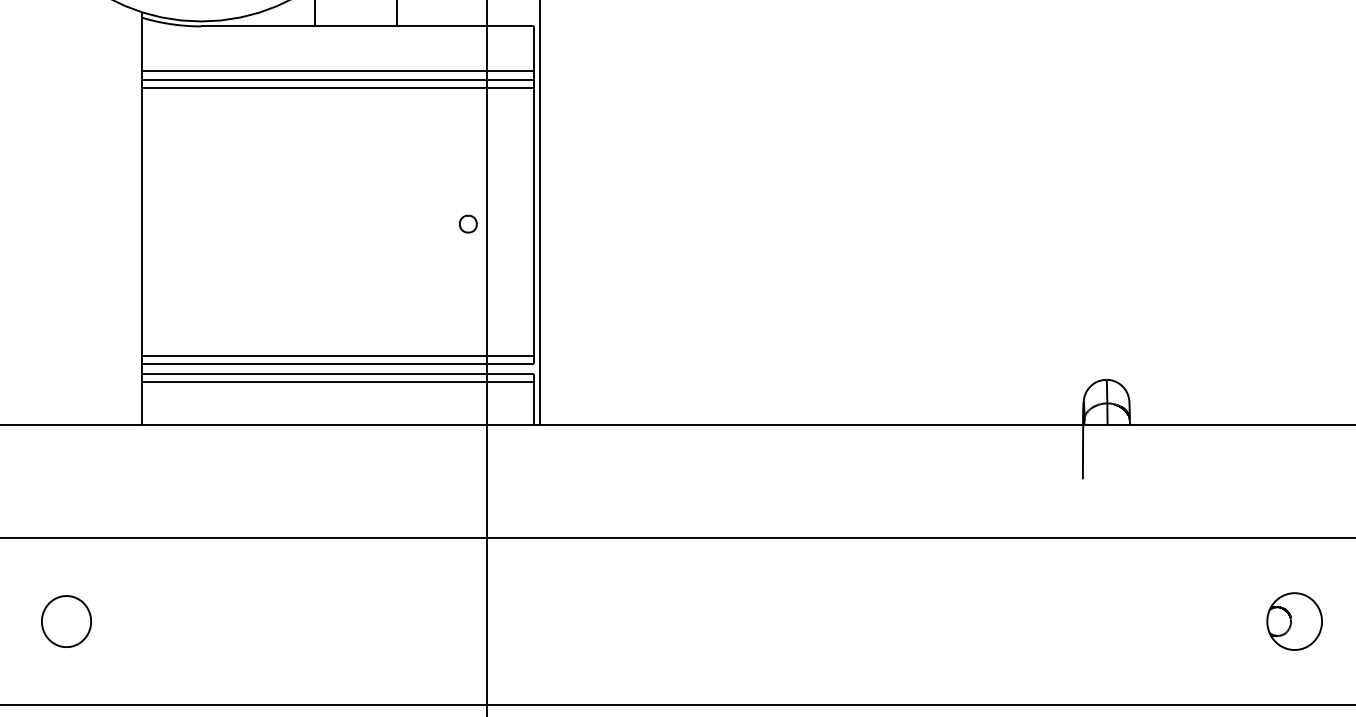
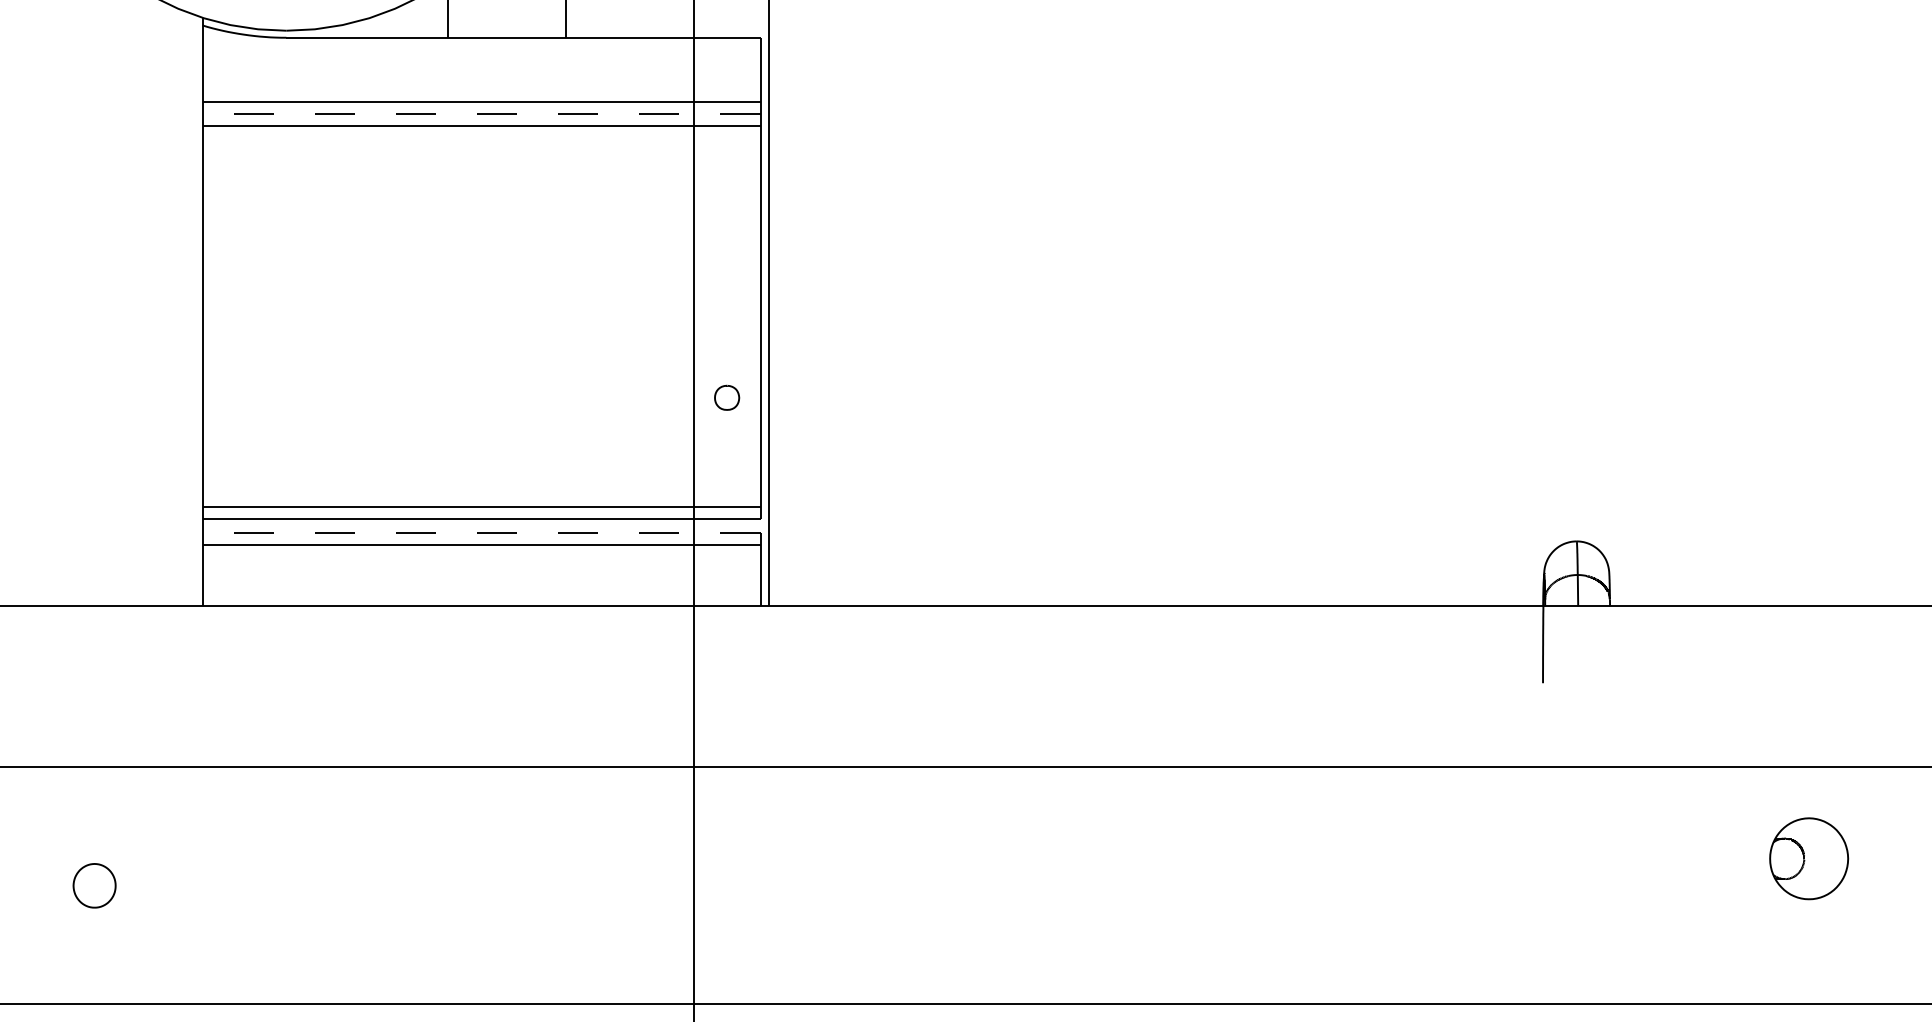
line: (338, 79) -> (482, 113), solid -> dashed
part: (468, 223) -> (727, 397), moved
line: (338, 373) -> (482, 532), solid -> dashed
part: (66, 621) -> (94, 885), size x0.6
part: (1294, 621) -> (1808, 858), moved

